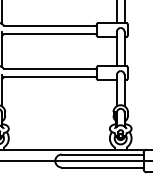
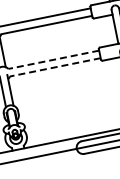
line: (49, 69) -> (53, 60), solid -> dashed
line: (49, 76) -> (54, 67), solid -> dashed

